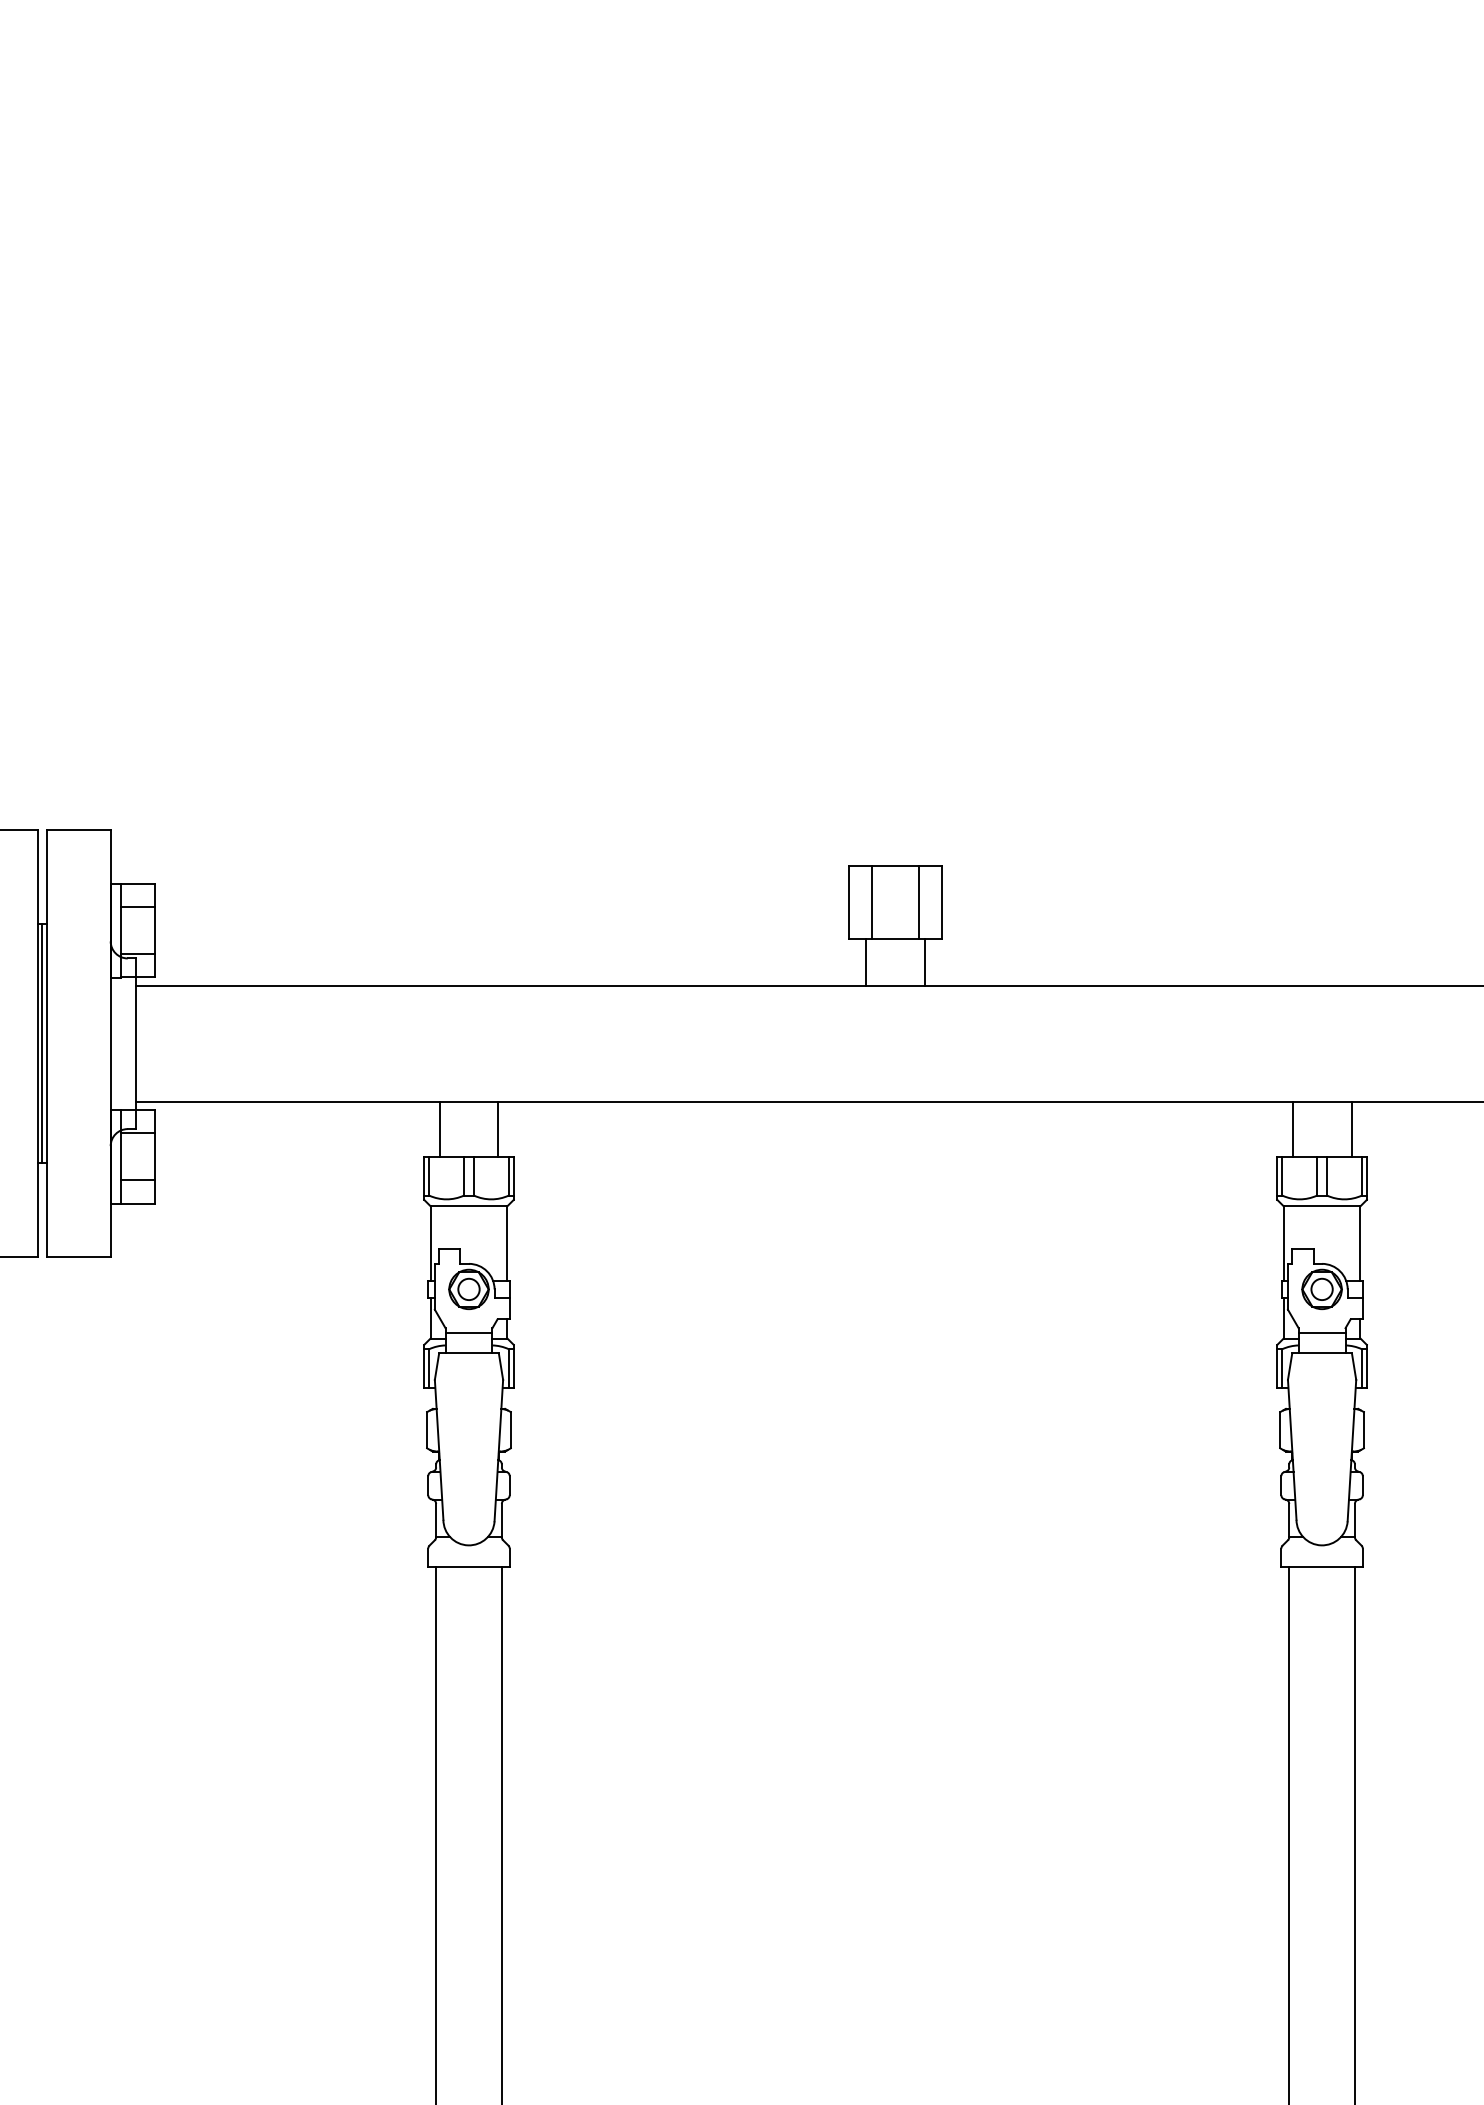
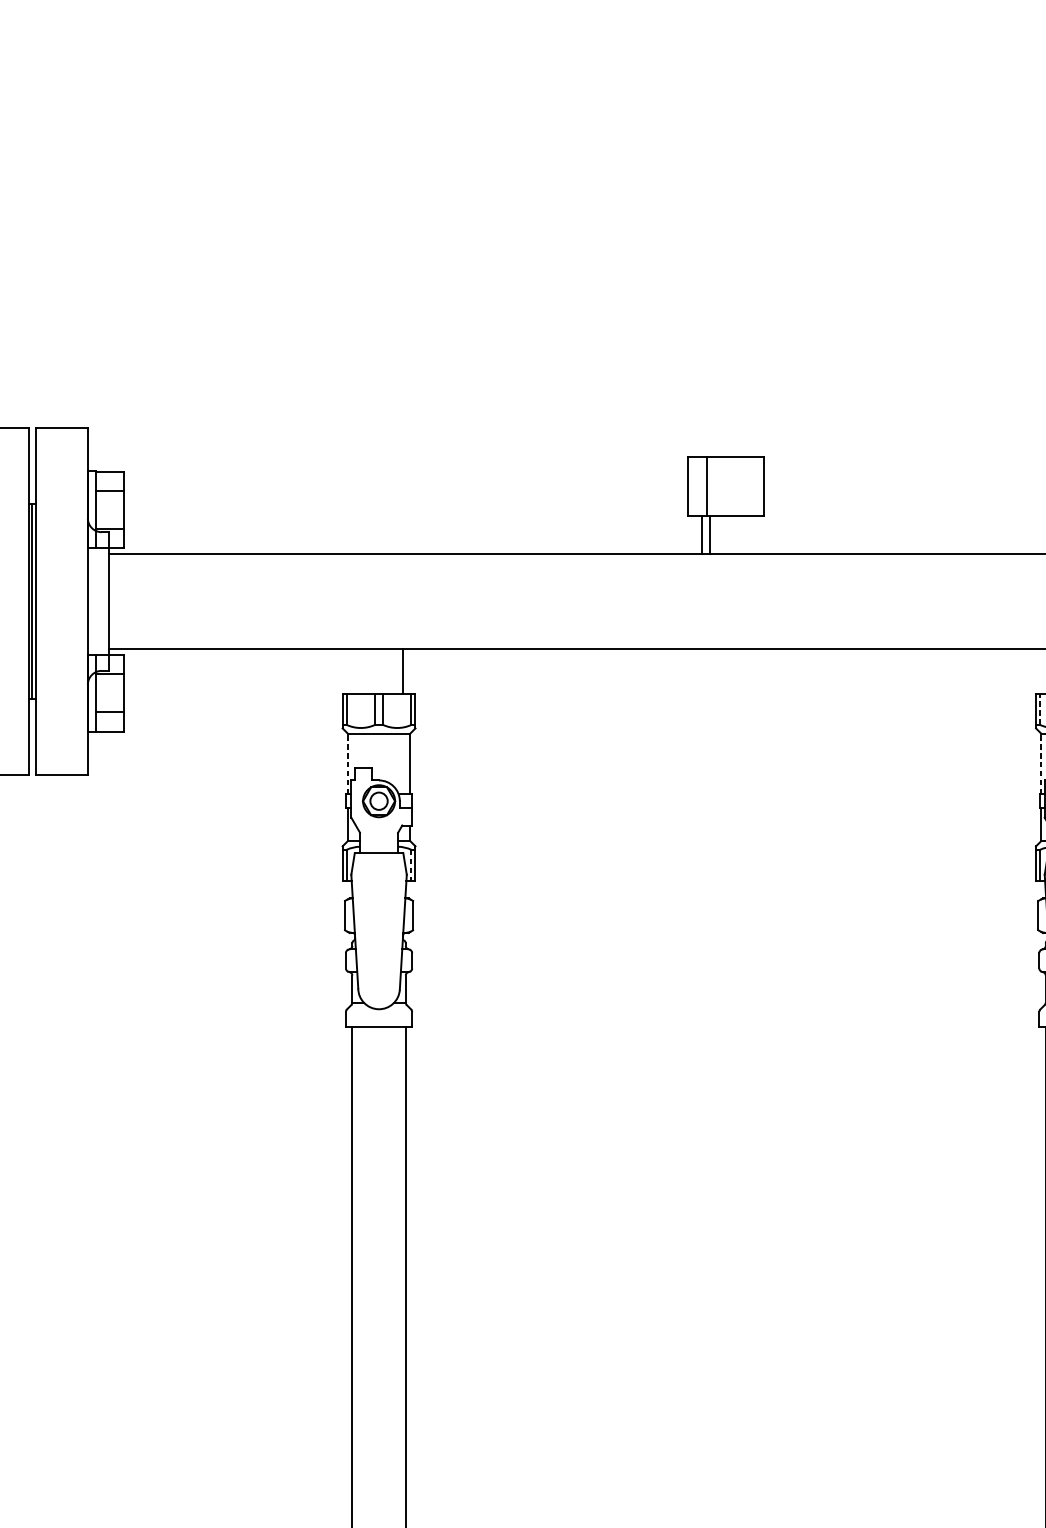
line: (918, 902) -> (744, 486), removed
line: (924, 961) -> (709, 534), moved
line: (439, 1129) -> (355, 671), removed
line: (1282, 1175) -> (1040, 708), solid -> dashed
line: (430, 1243) -> (347, 763), solid -> dashed
line: (1283, 1243) -> (1041, 763), solid -> dashed
line: (468, 1333) -> (378, 837), removed
line: (508, 1368) -> (411, 865), solid -> dashed

